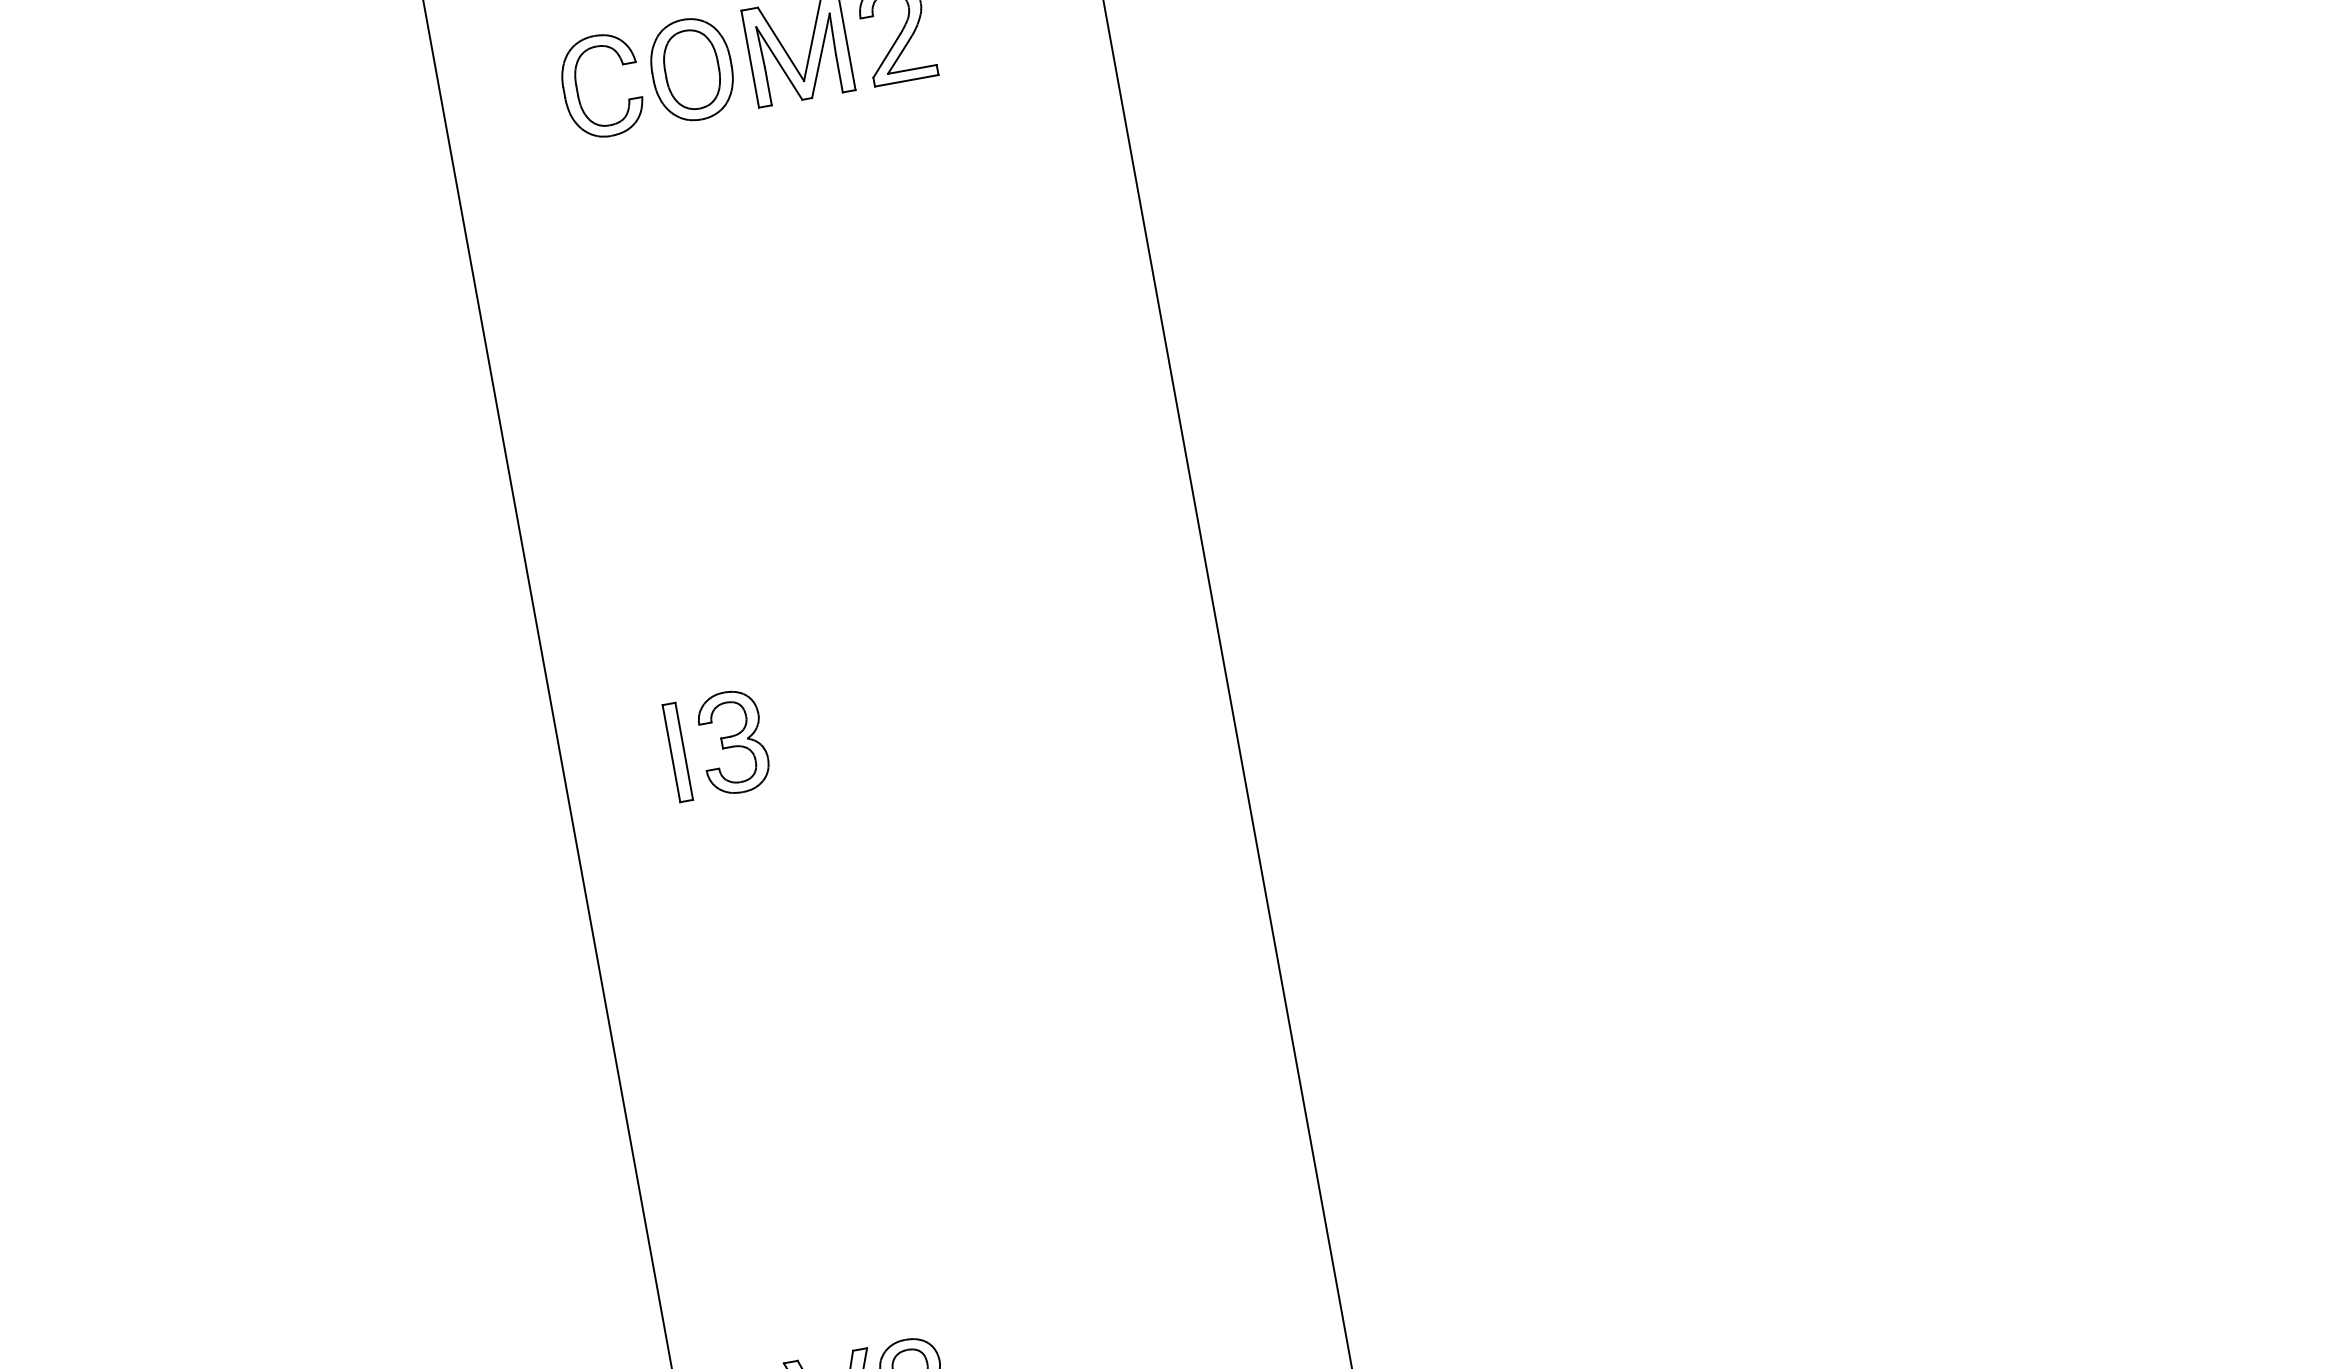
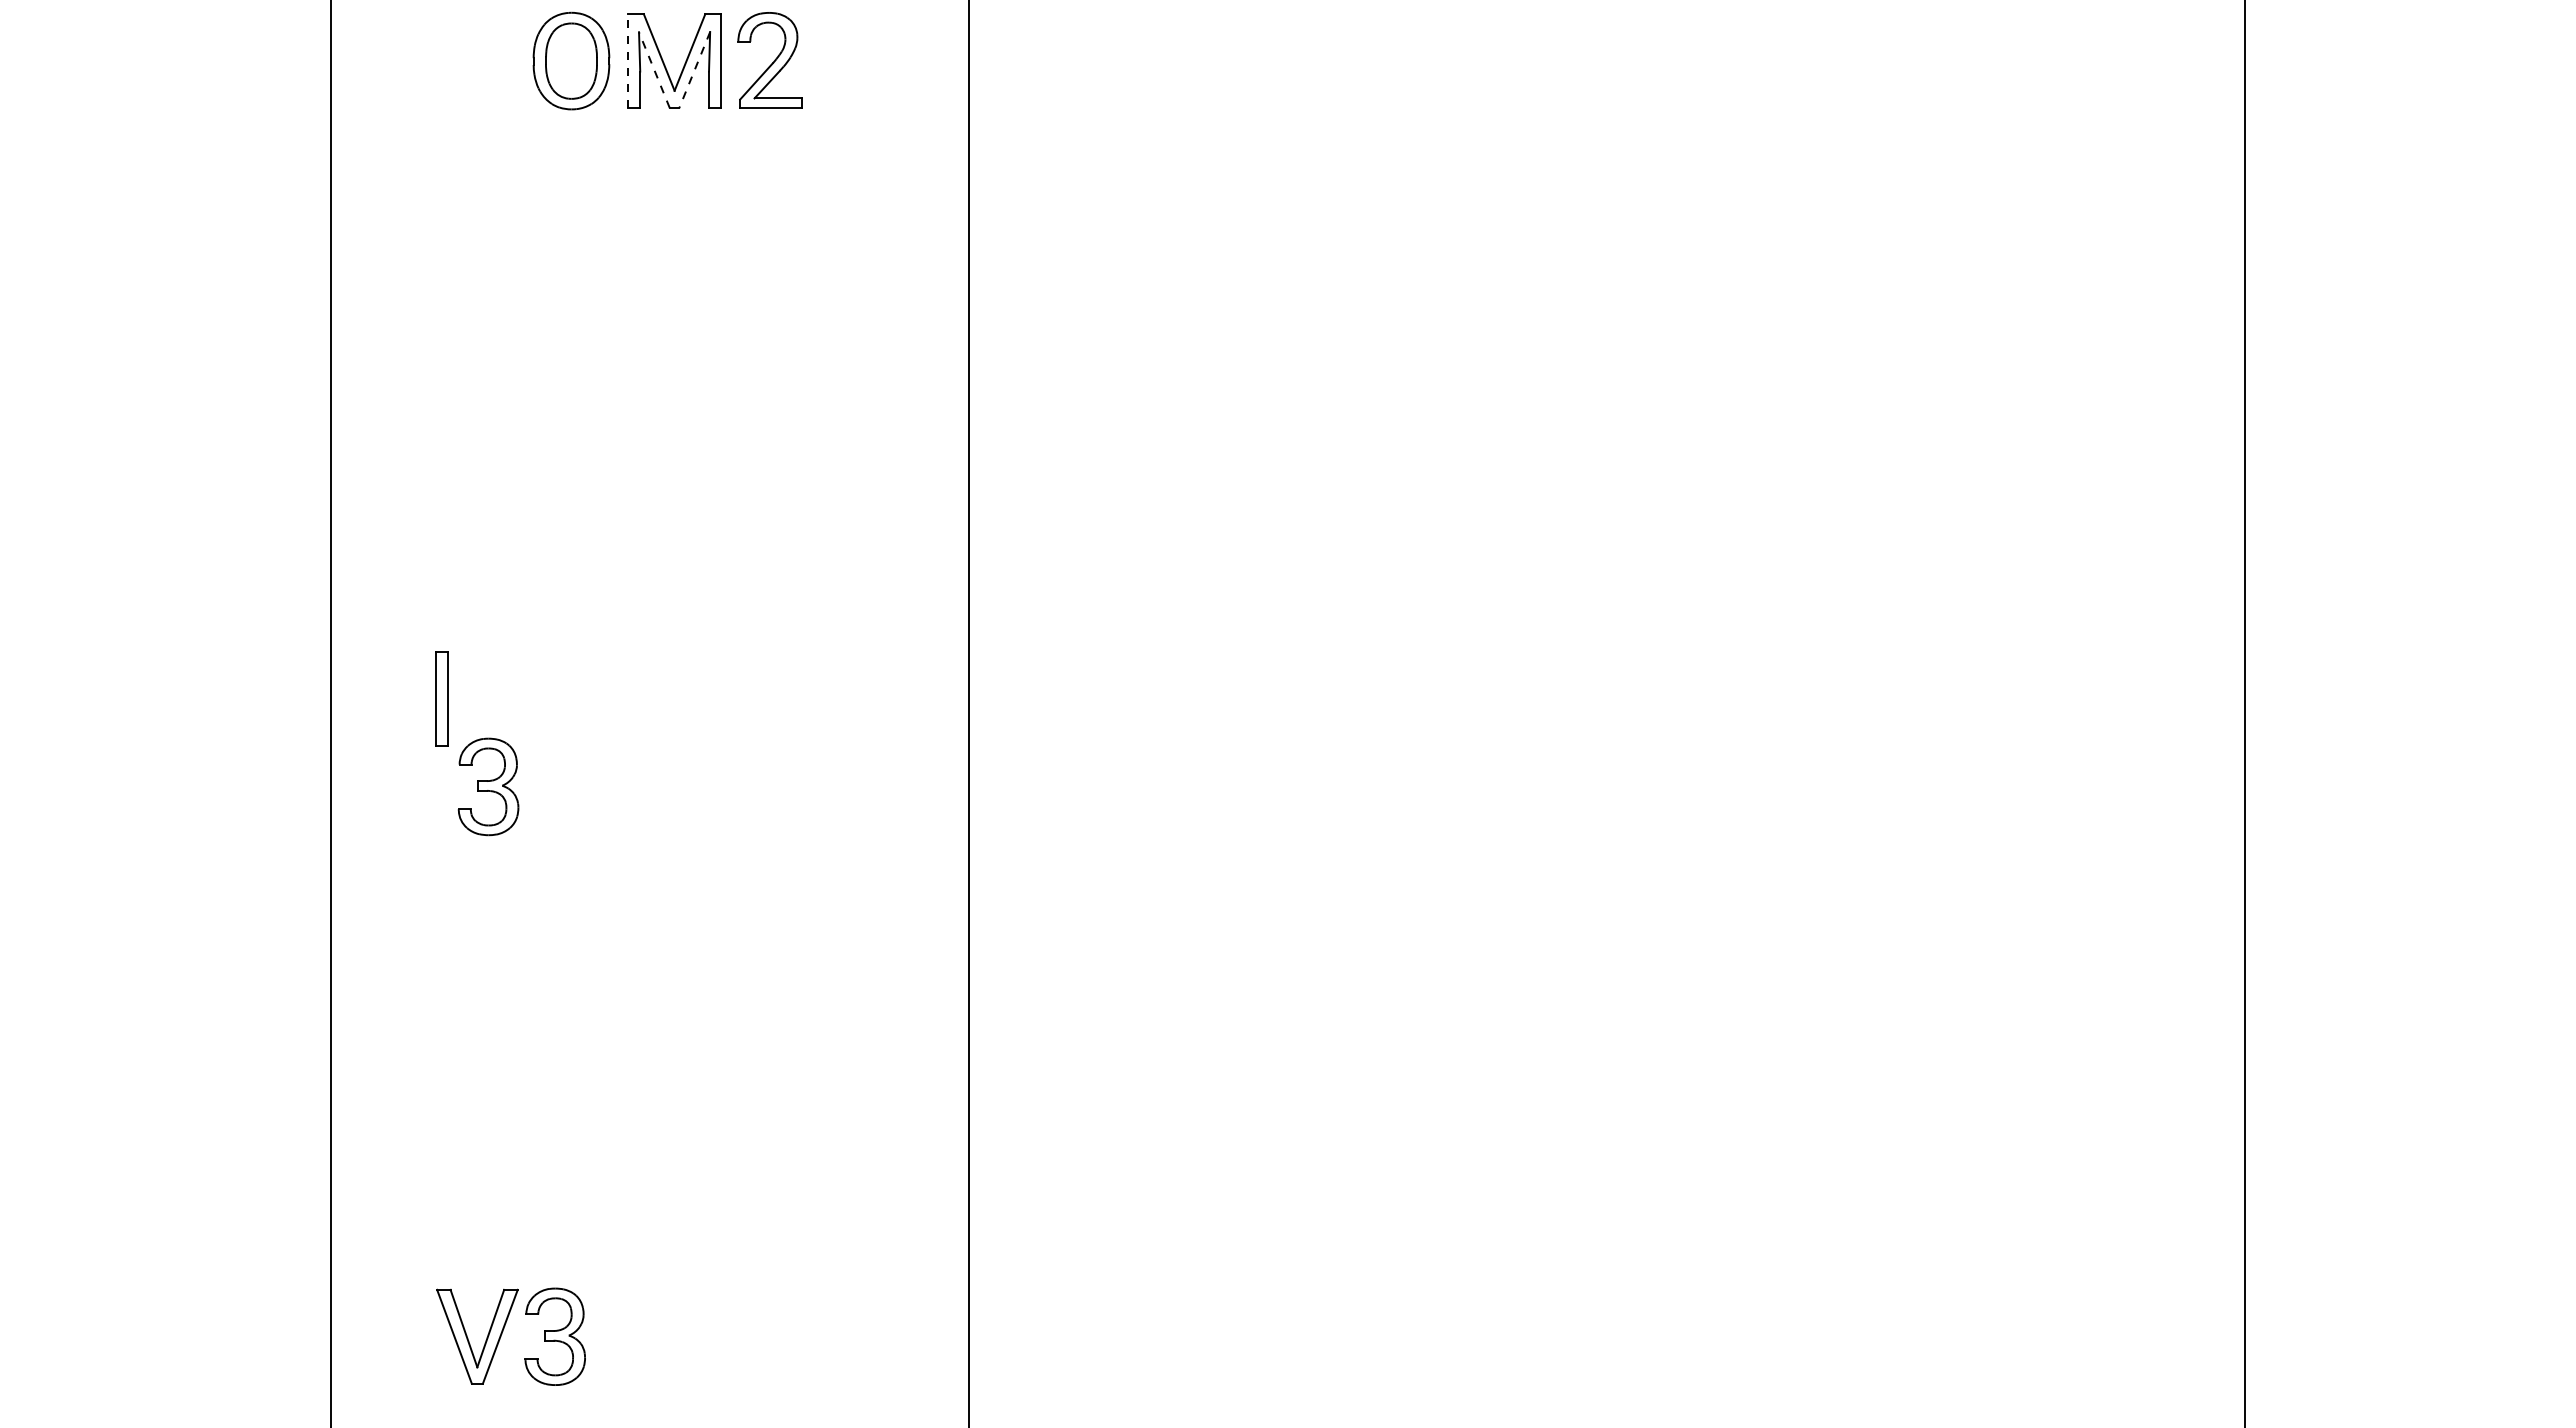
line: (820, 56) -> (694, 70), solid -> dashed
line: (749, 59) -> (627, 61), solid -> dashed
line: (779, 63) -> (654, 70), solid -> dashed
part: (577, 85) -> (461, 56), removed
part: (733, 741) -> (488, 786), moved

